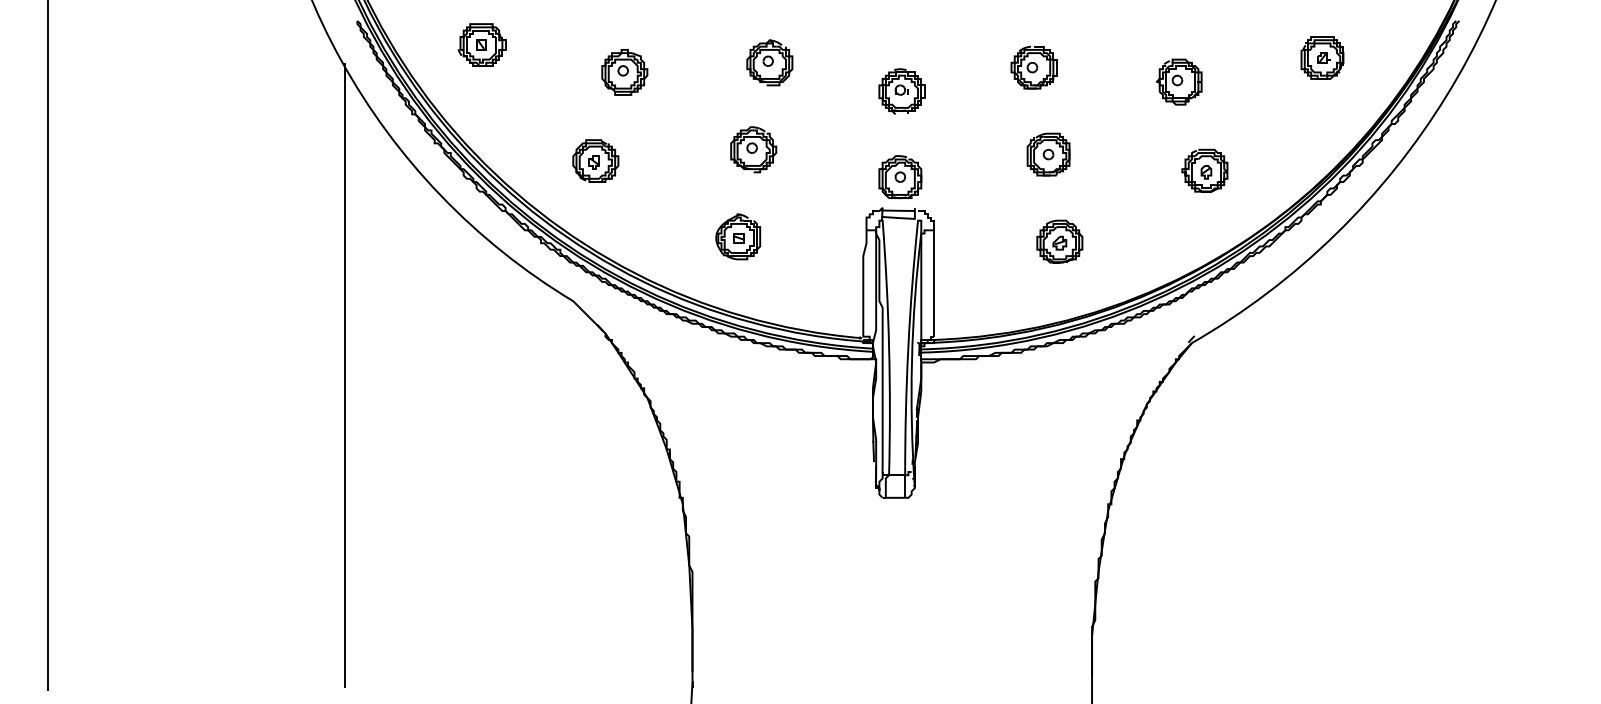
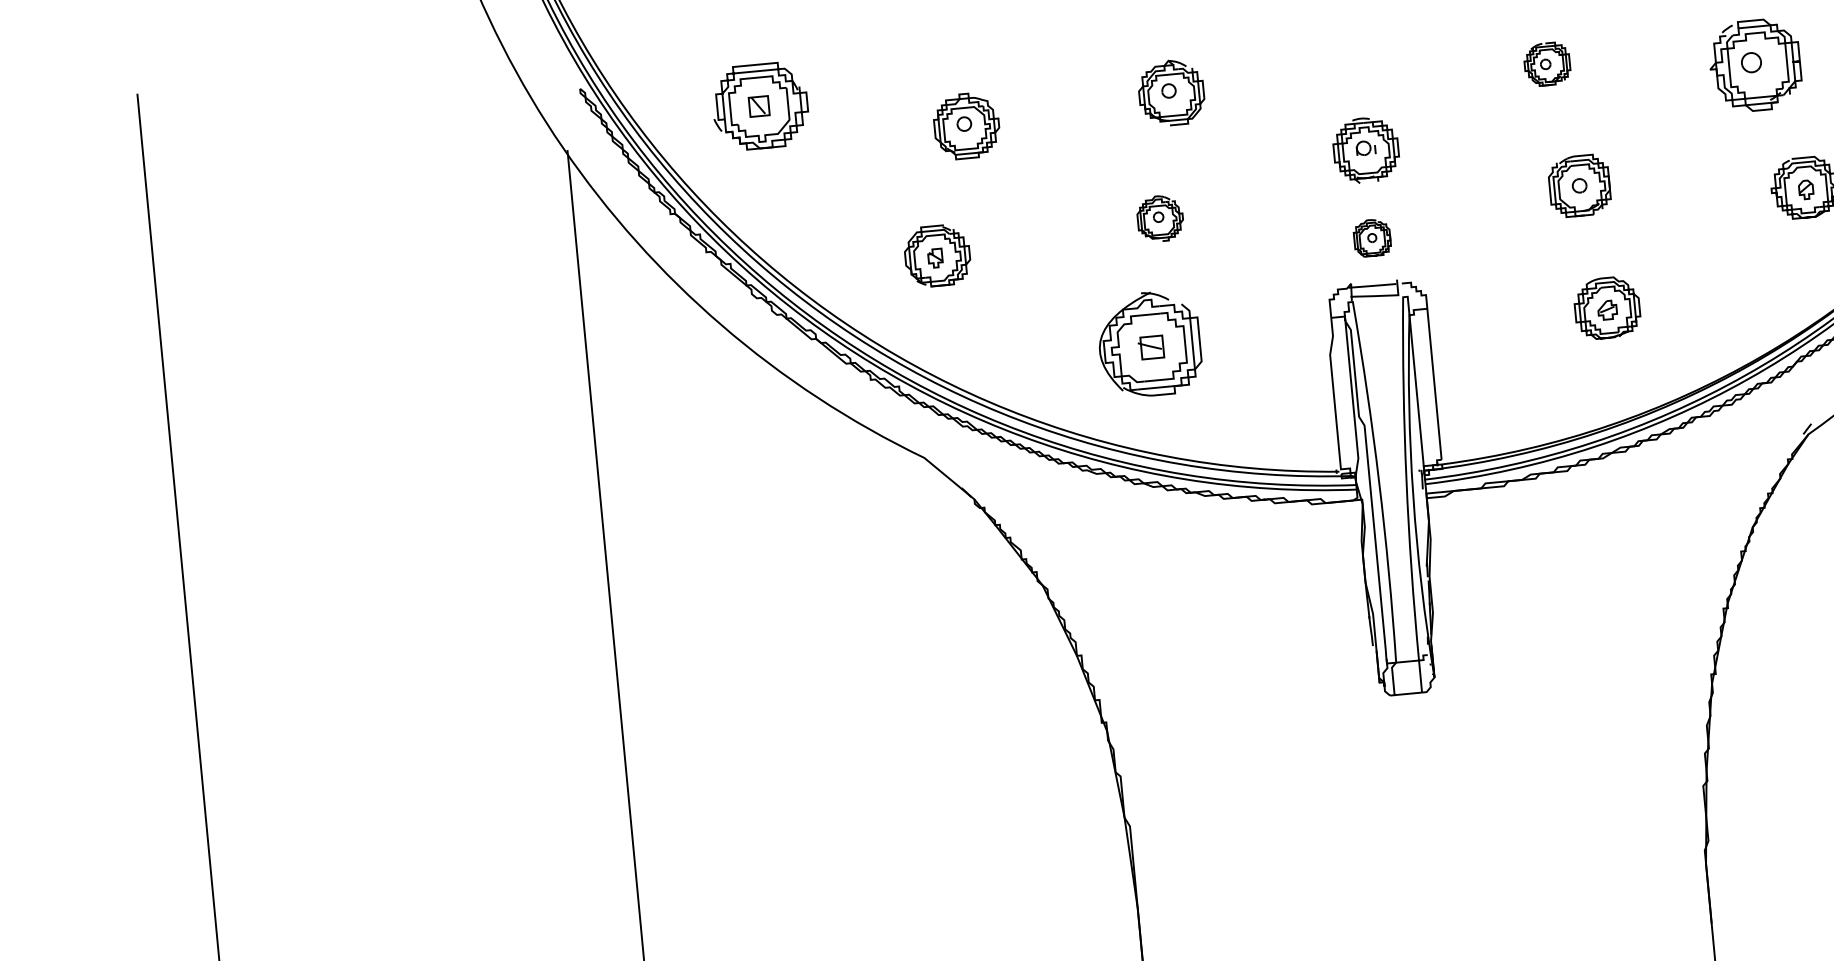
part: (481, 44) -> (759, 105), size x1.4
part: (1033, 67) -> (1546, 64), size x0.7
part: (1179, 81) -> (1755, 64), size x1.4
part: (901, 91) -> (1365, 150), moved
part: (753, 149) -> (1159, 218), size x0.7
part: (900, 177) -> (1372, 238), size x0.6
part: (738, 236) -> (1150, 343), size x1.6

